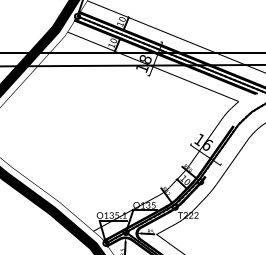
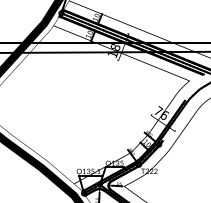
text: (199, 139) -> (158, 111), 16 -> 76

